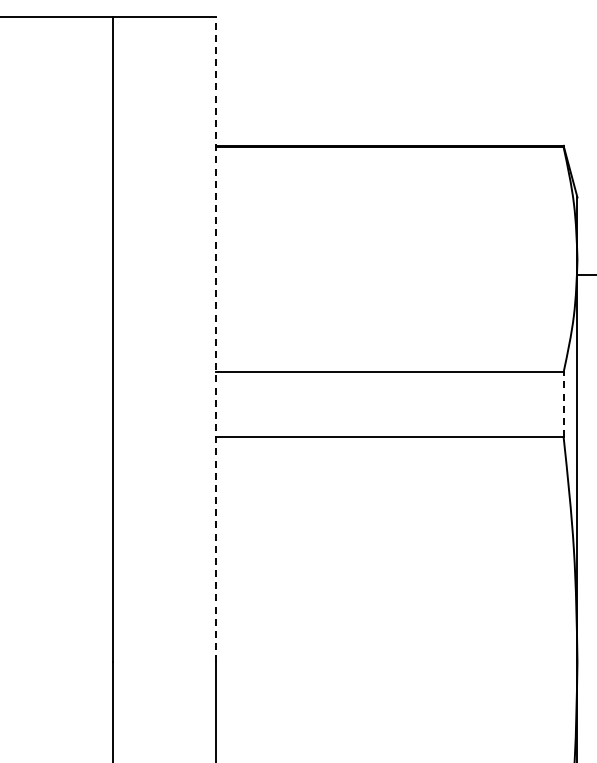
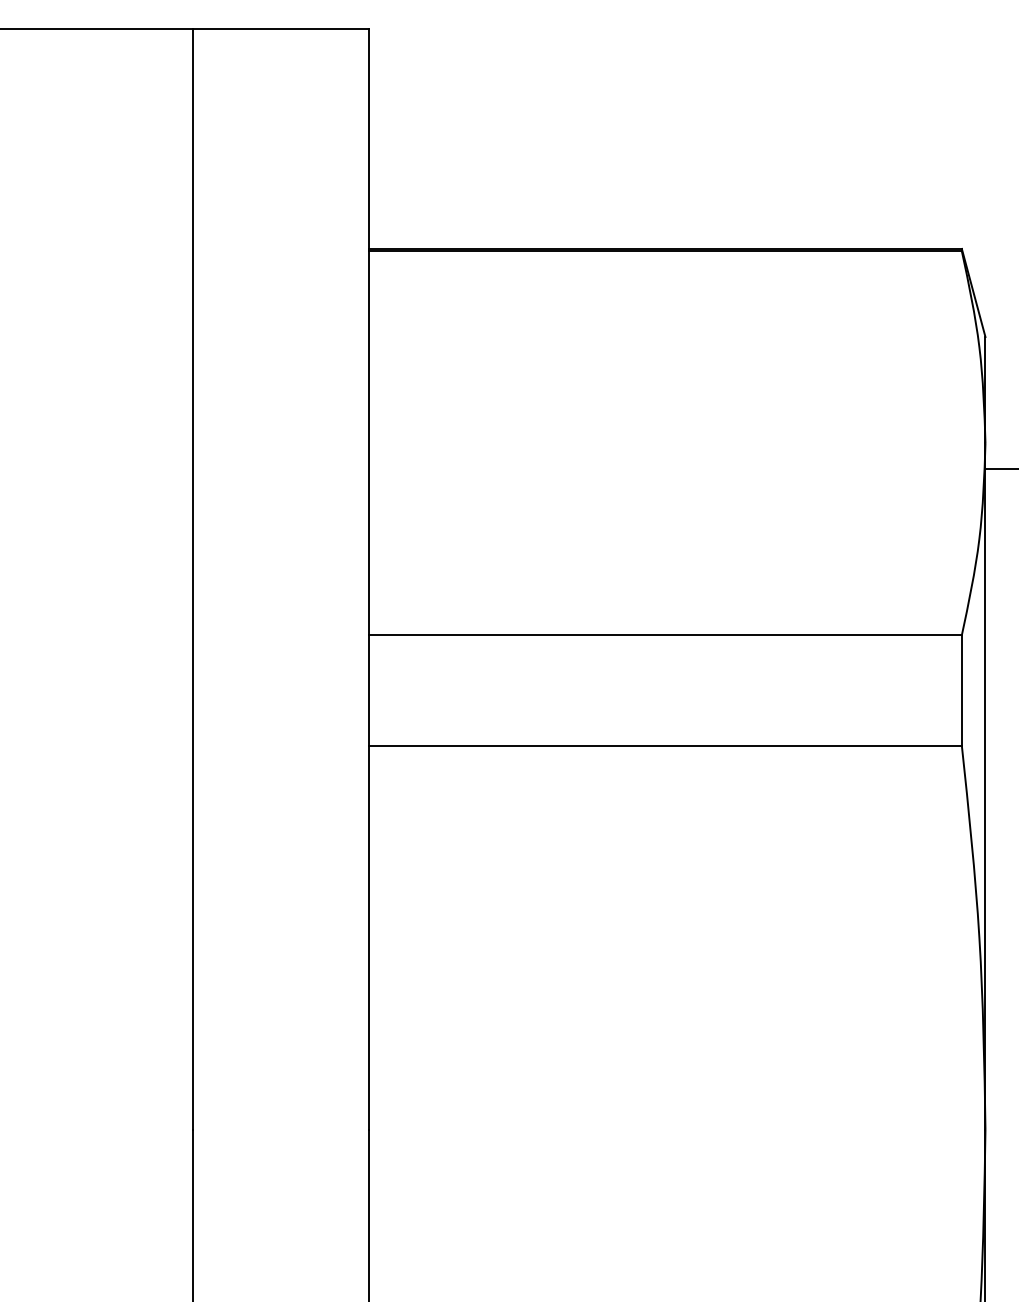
line: (216, 339) -> (369, 579), dashed -> solid
line: (563, 404) -> (961, 690), dashed -> solid

